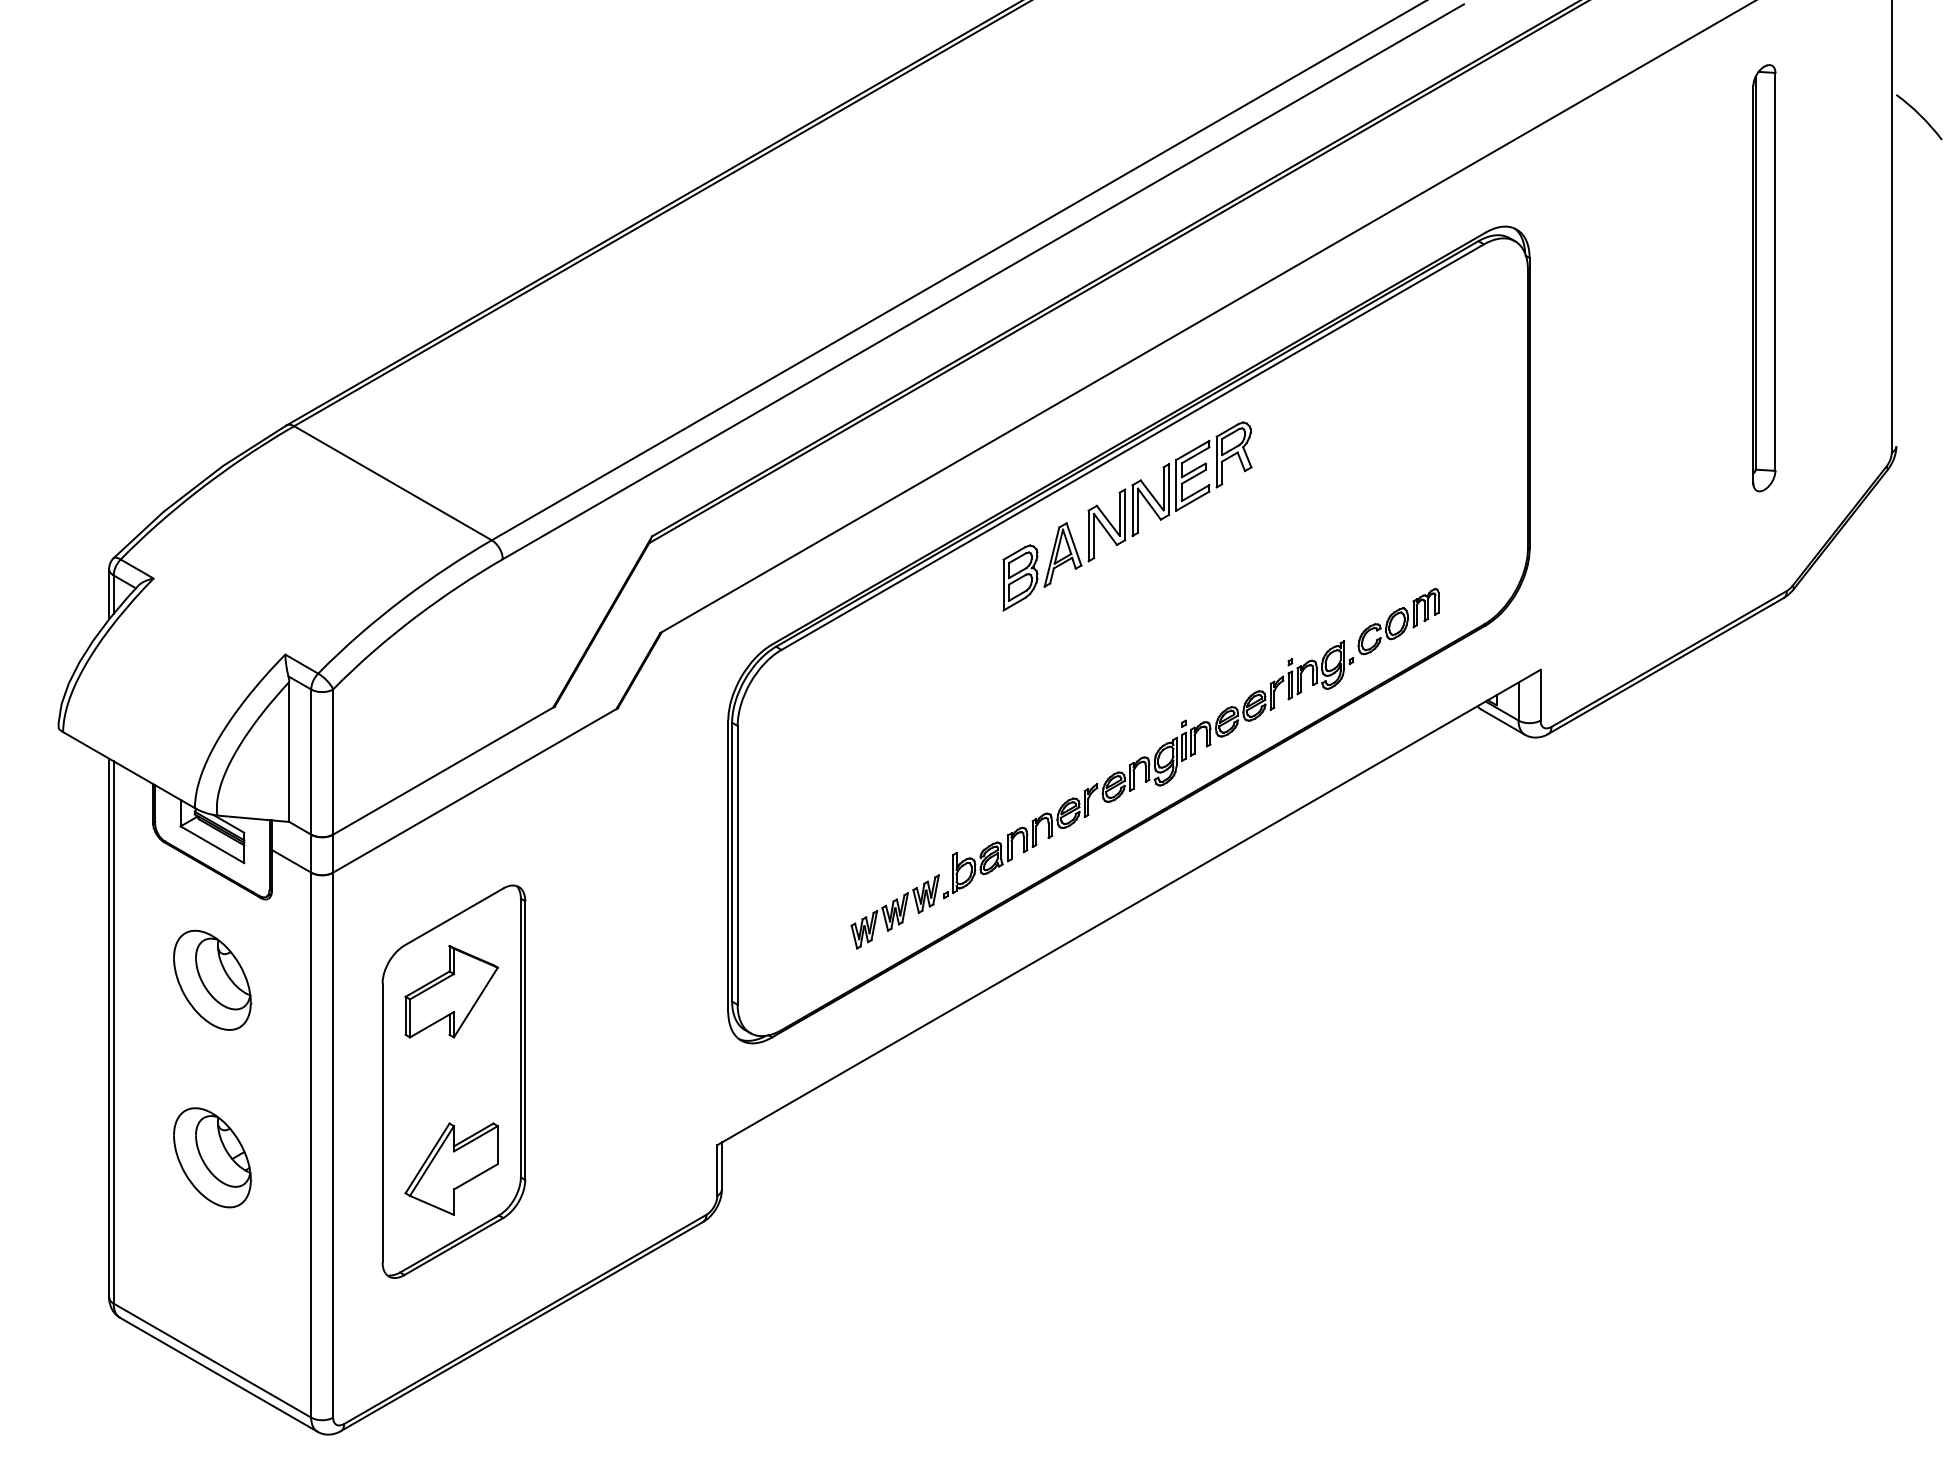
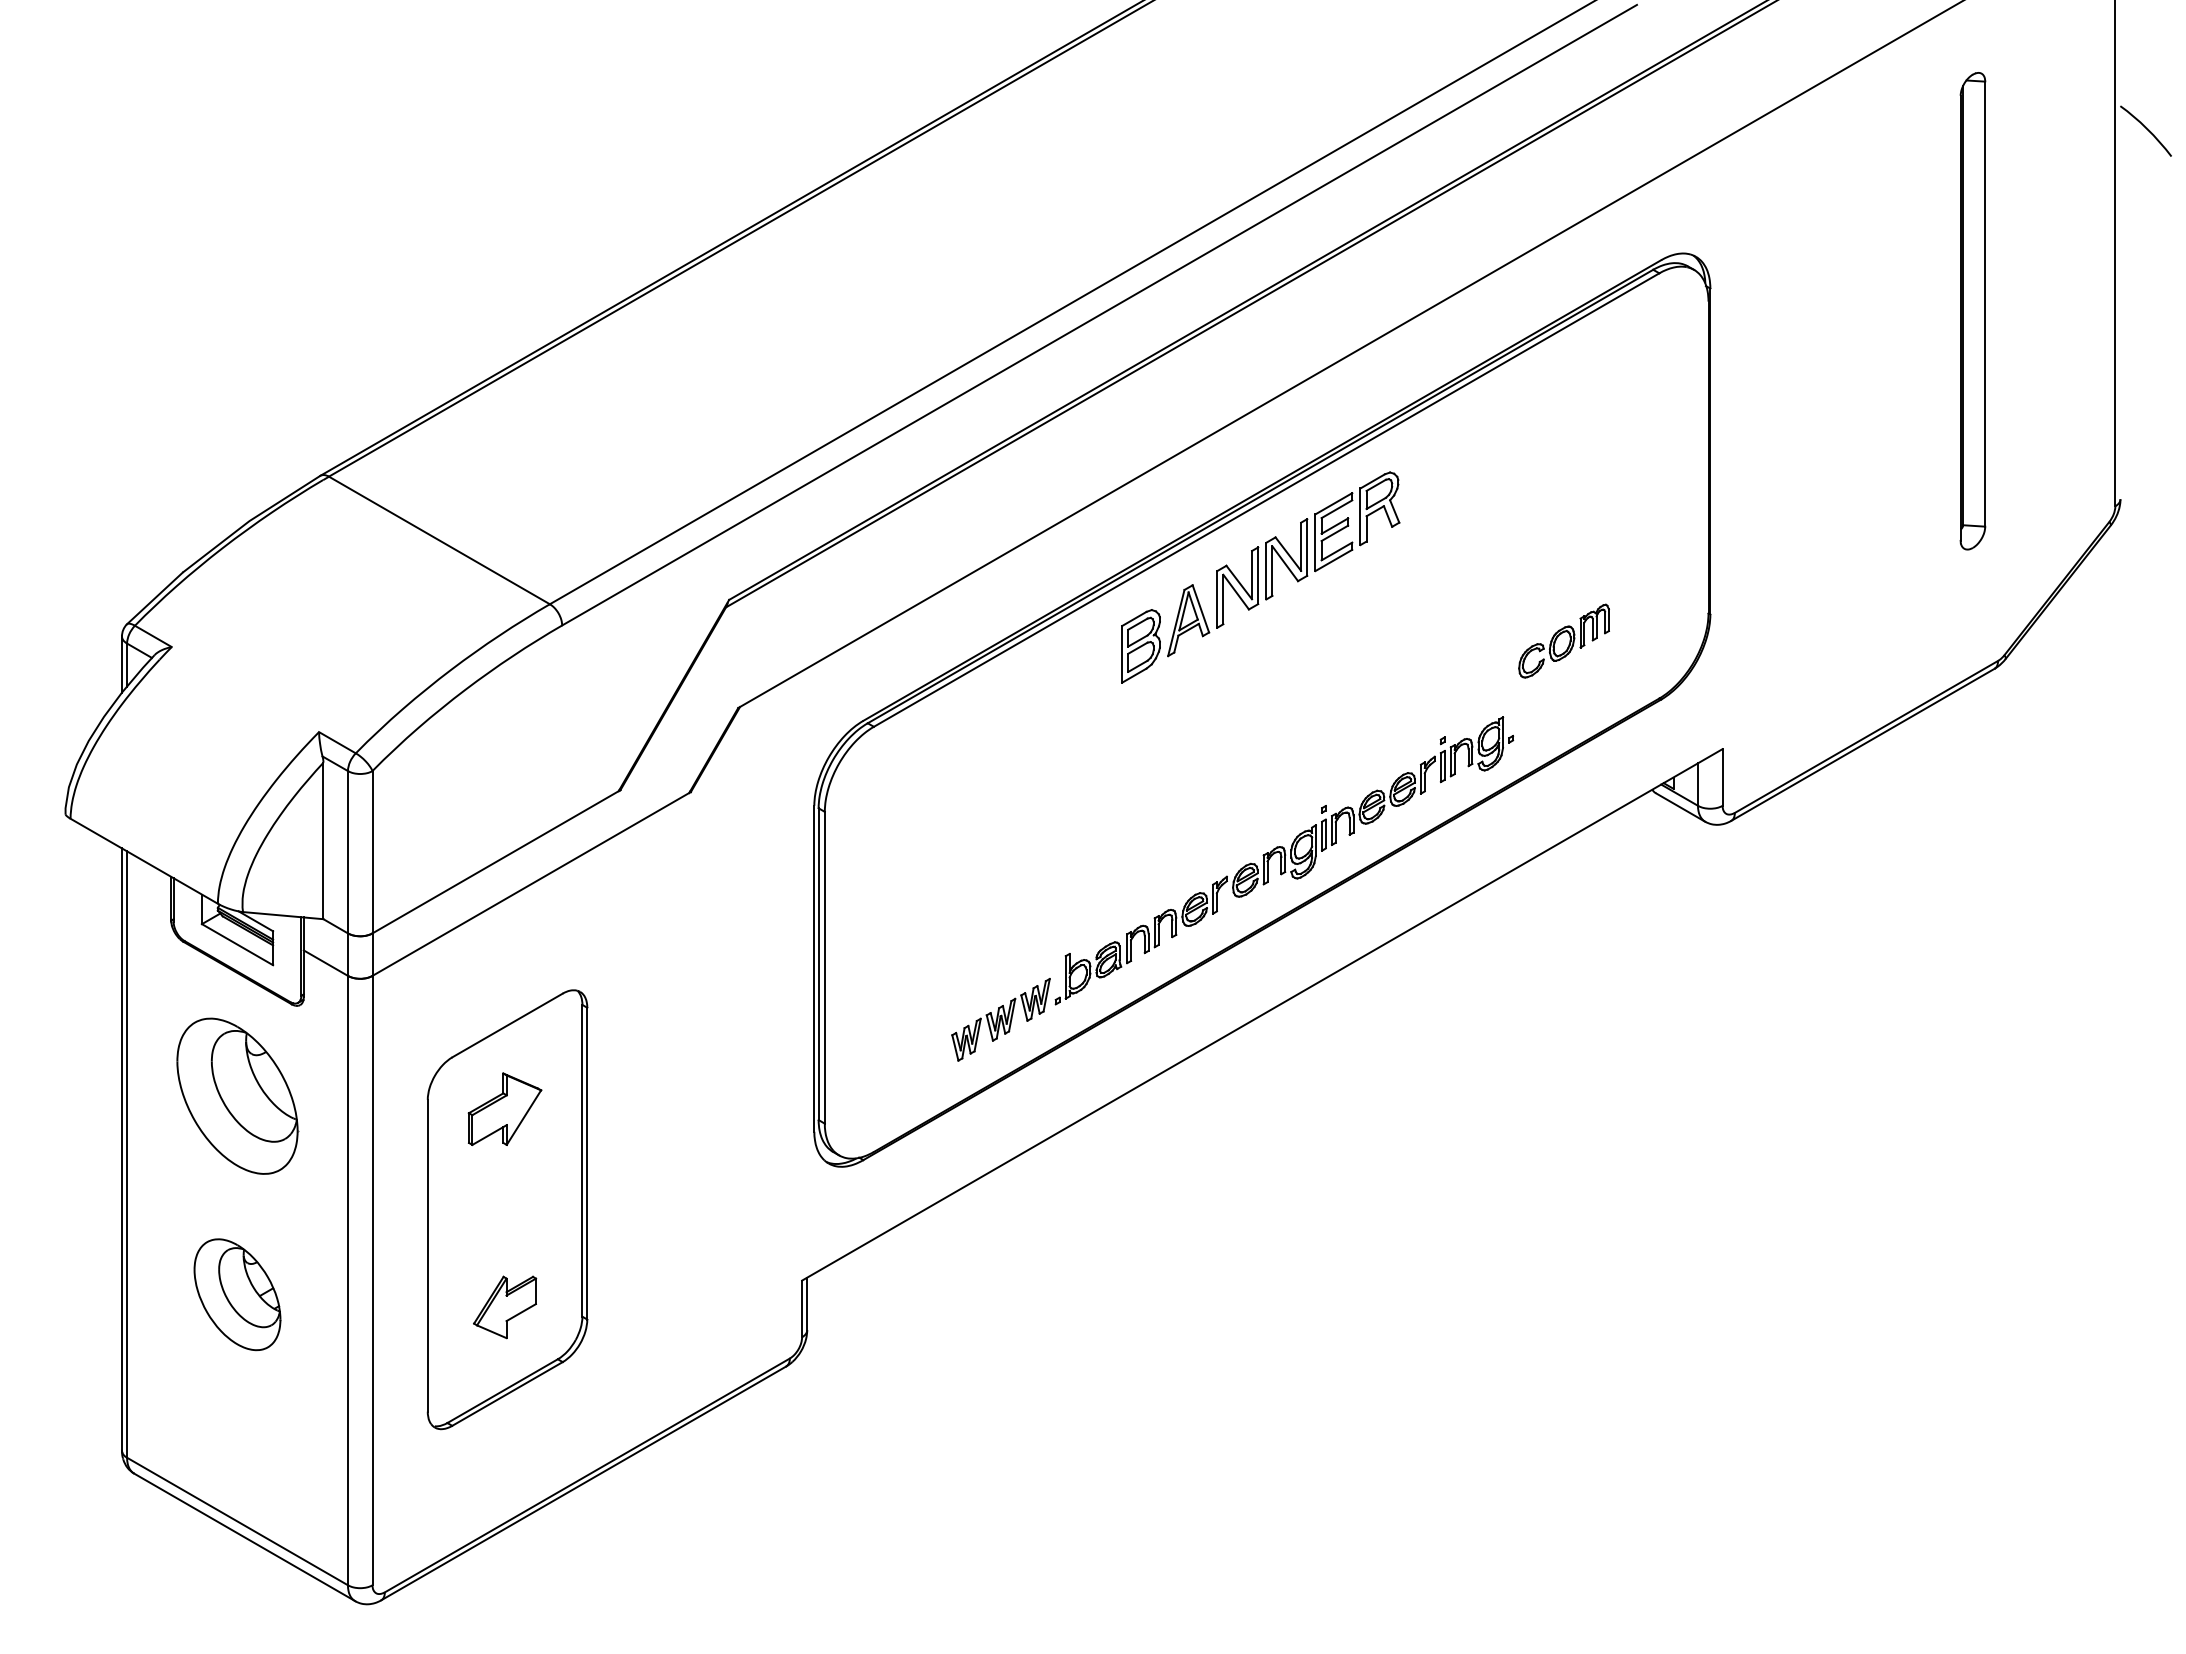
part: (1398, 621) -> (1563, 640), moved
part: (212, 980) -> (237, 1096), size x1.4
part: (451, 992) -> (504, 1109), size x0.7
part: (451, 1169) -> (504, 1307), size x0.6

